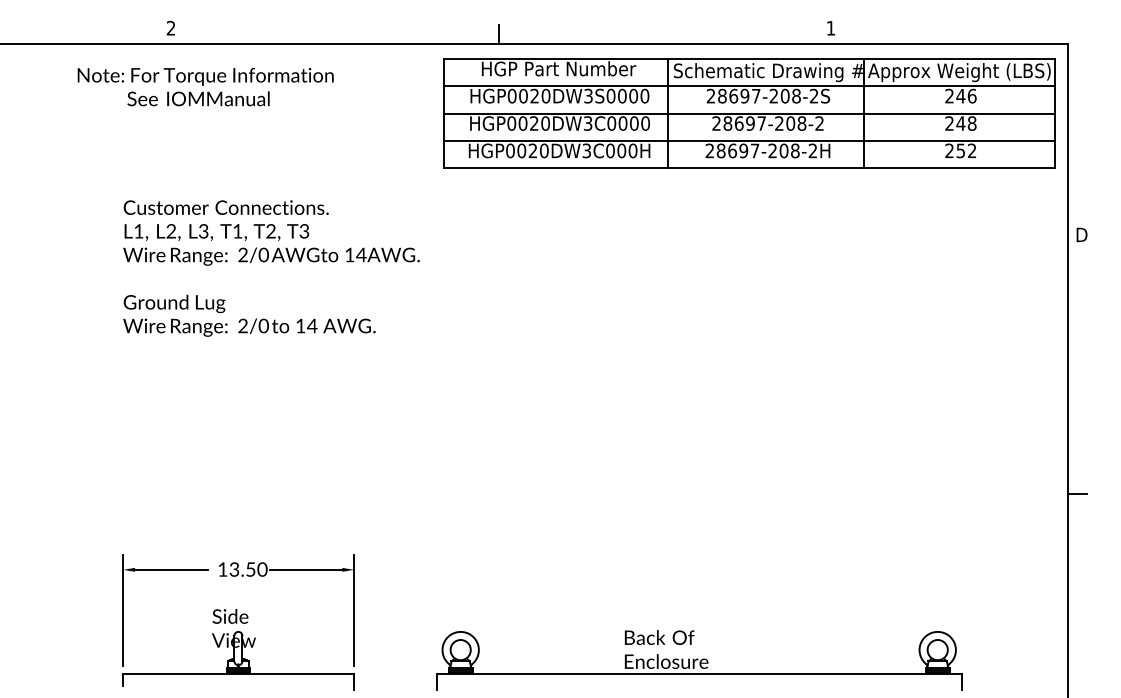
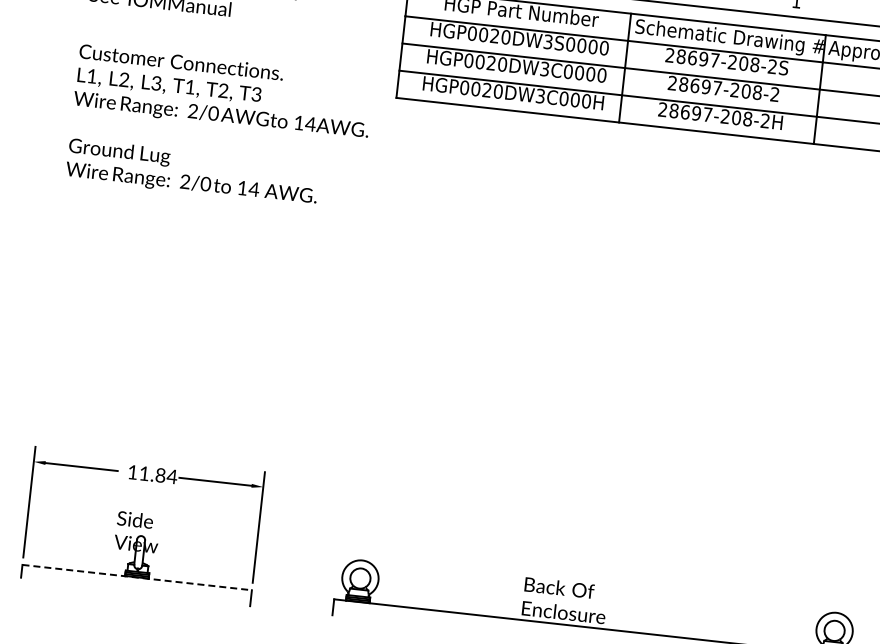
text: (271, 268) -> (219, 127), moved
text: (248, 569) -> (158, 475), 13.50 -> 11.84
line: (239, 673) -> (138, 577), solid -> dashed

